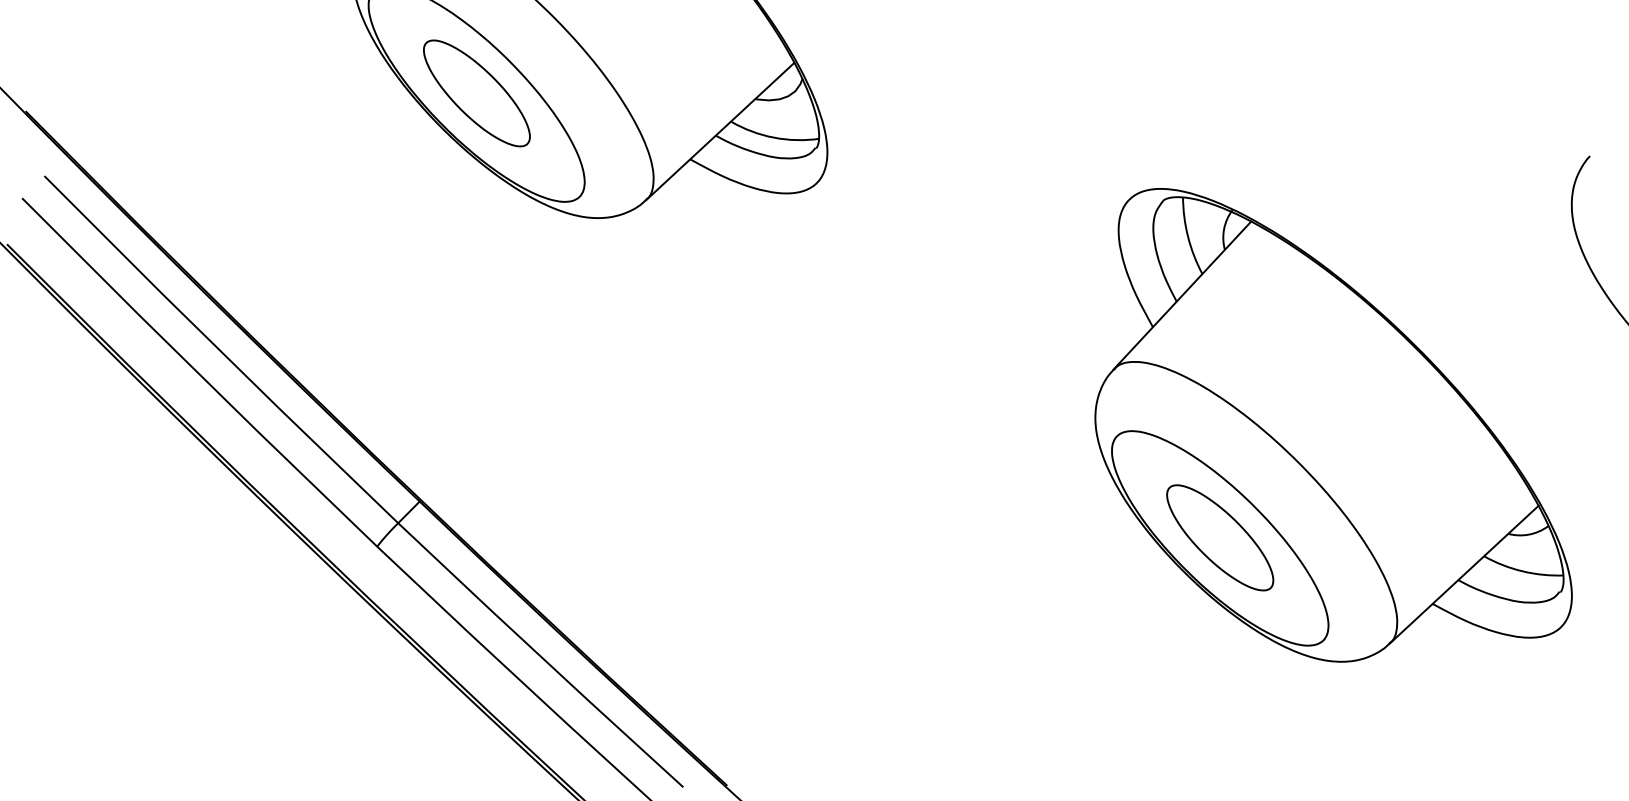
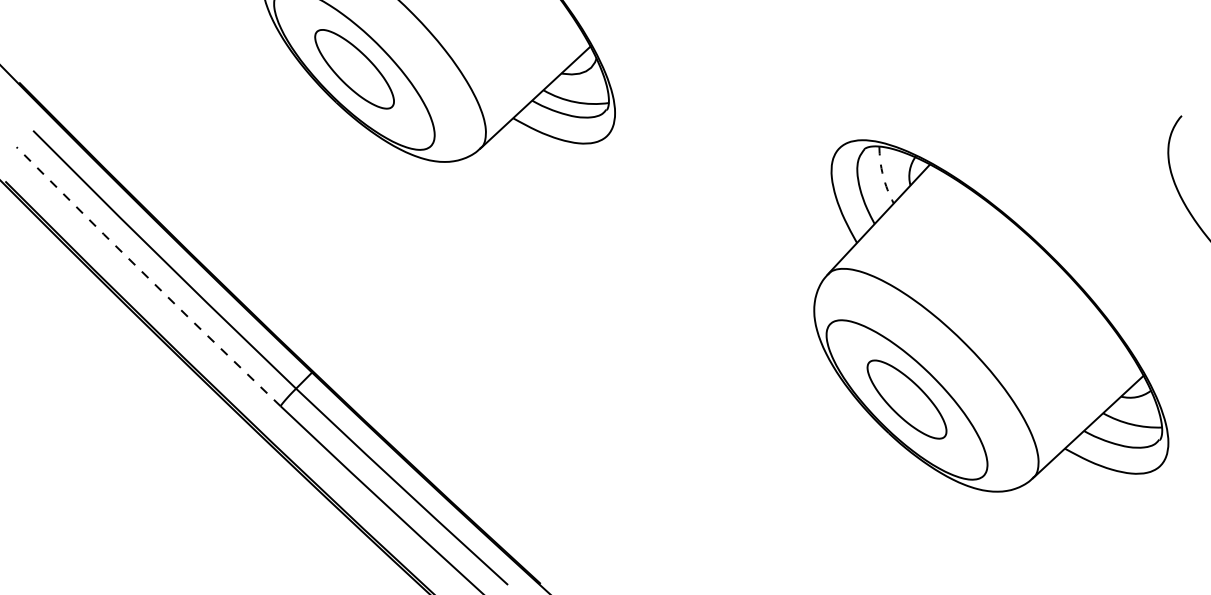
arc: (1188, 236) -> (883, 175), solid -> dashed
line: (198, 373) -> (147, 277), solid -> dashed

